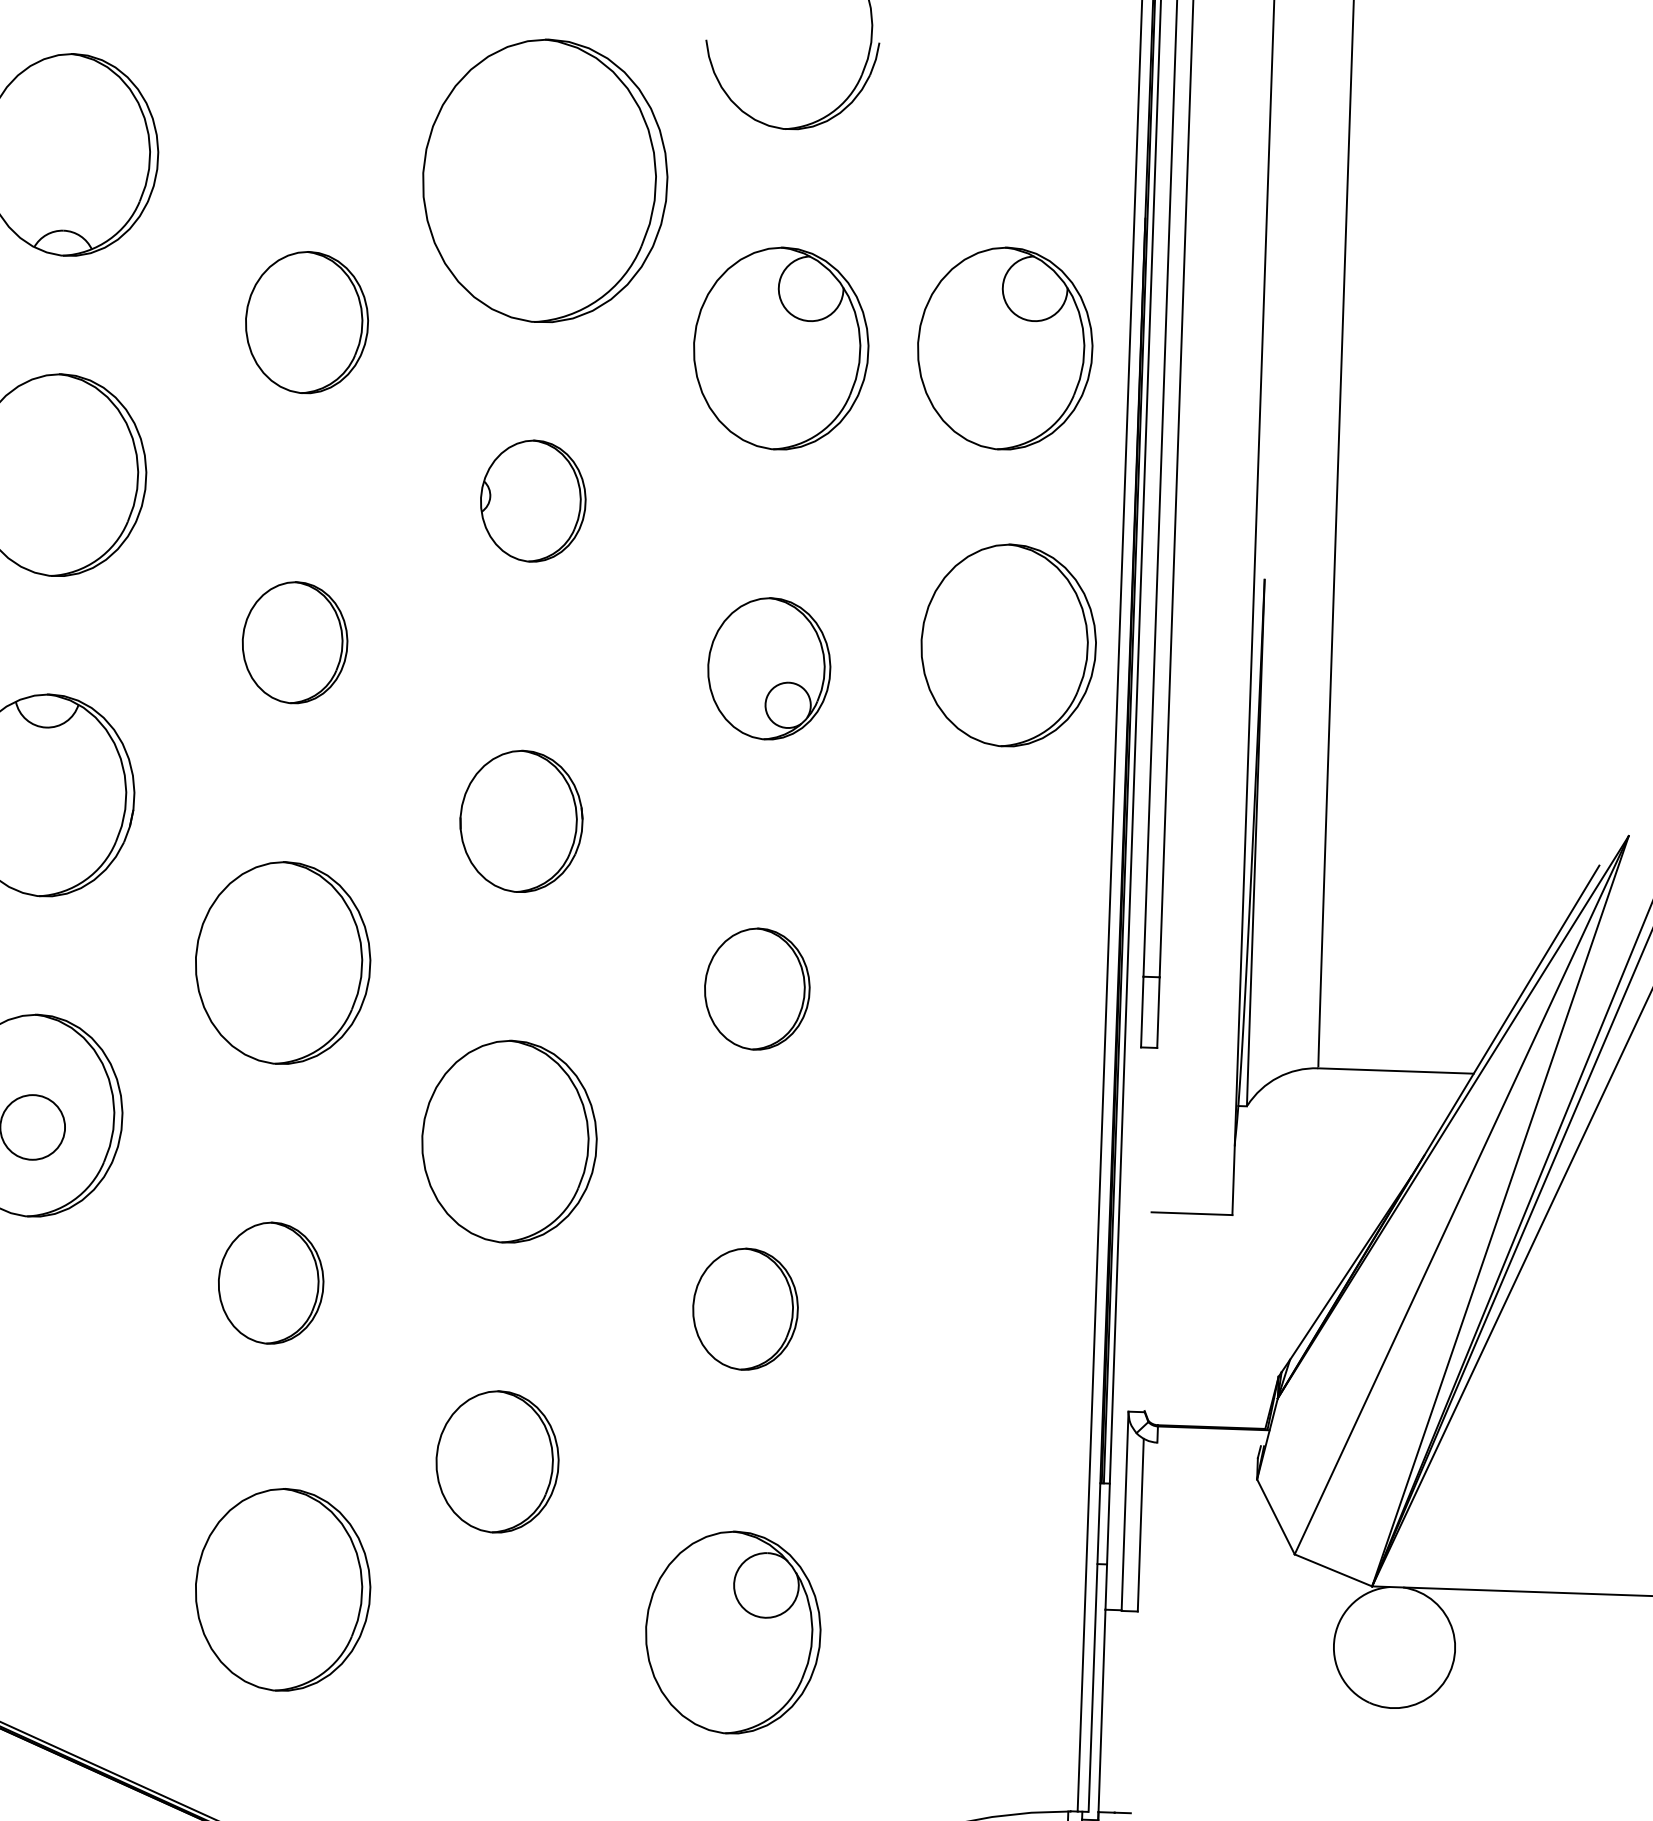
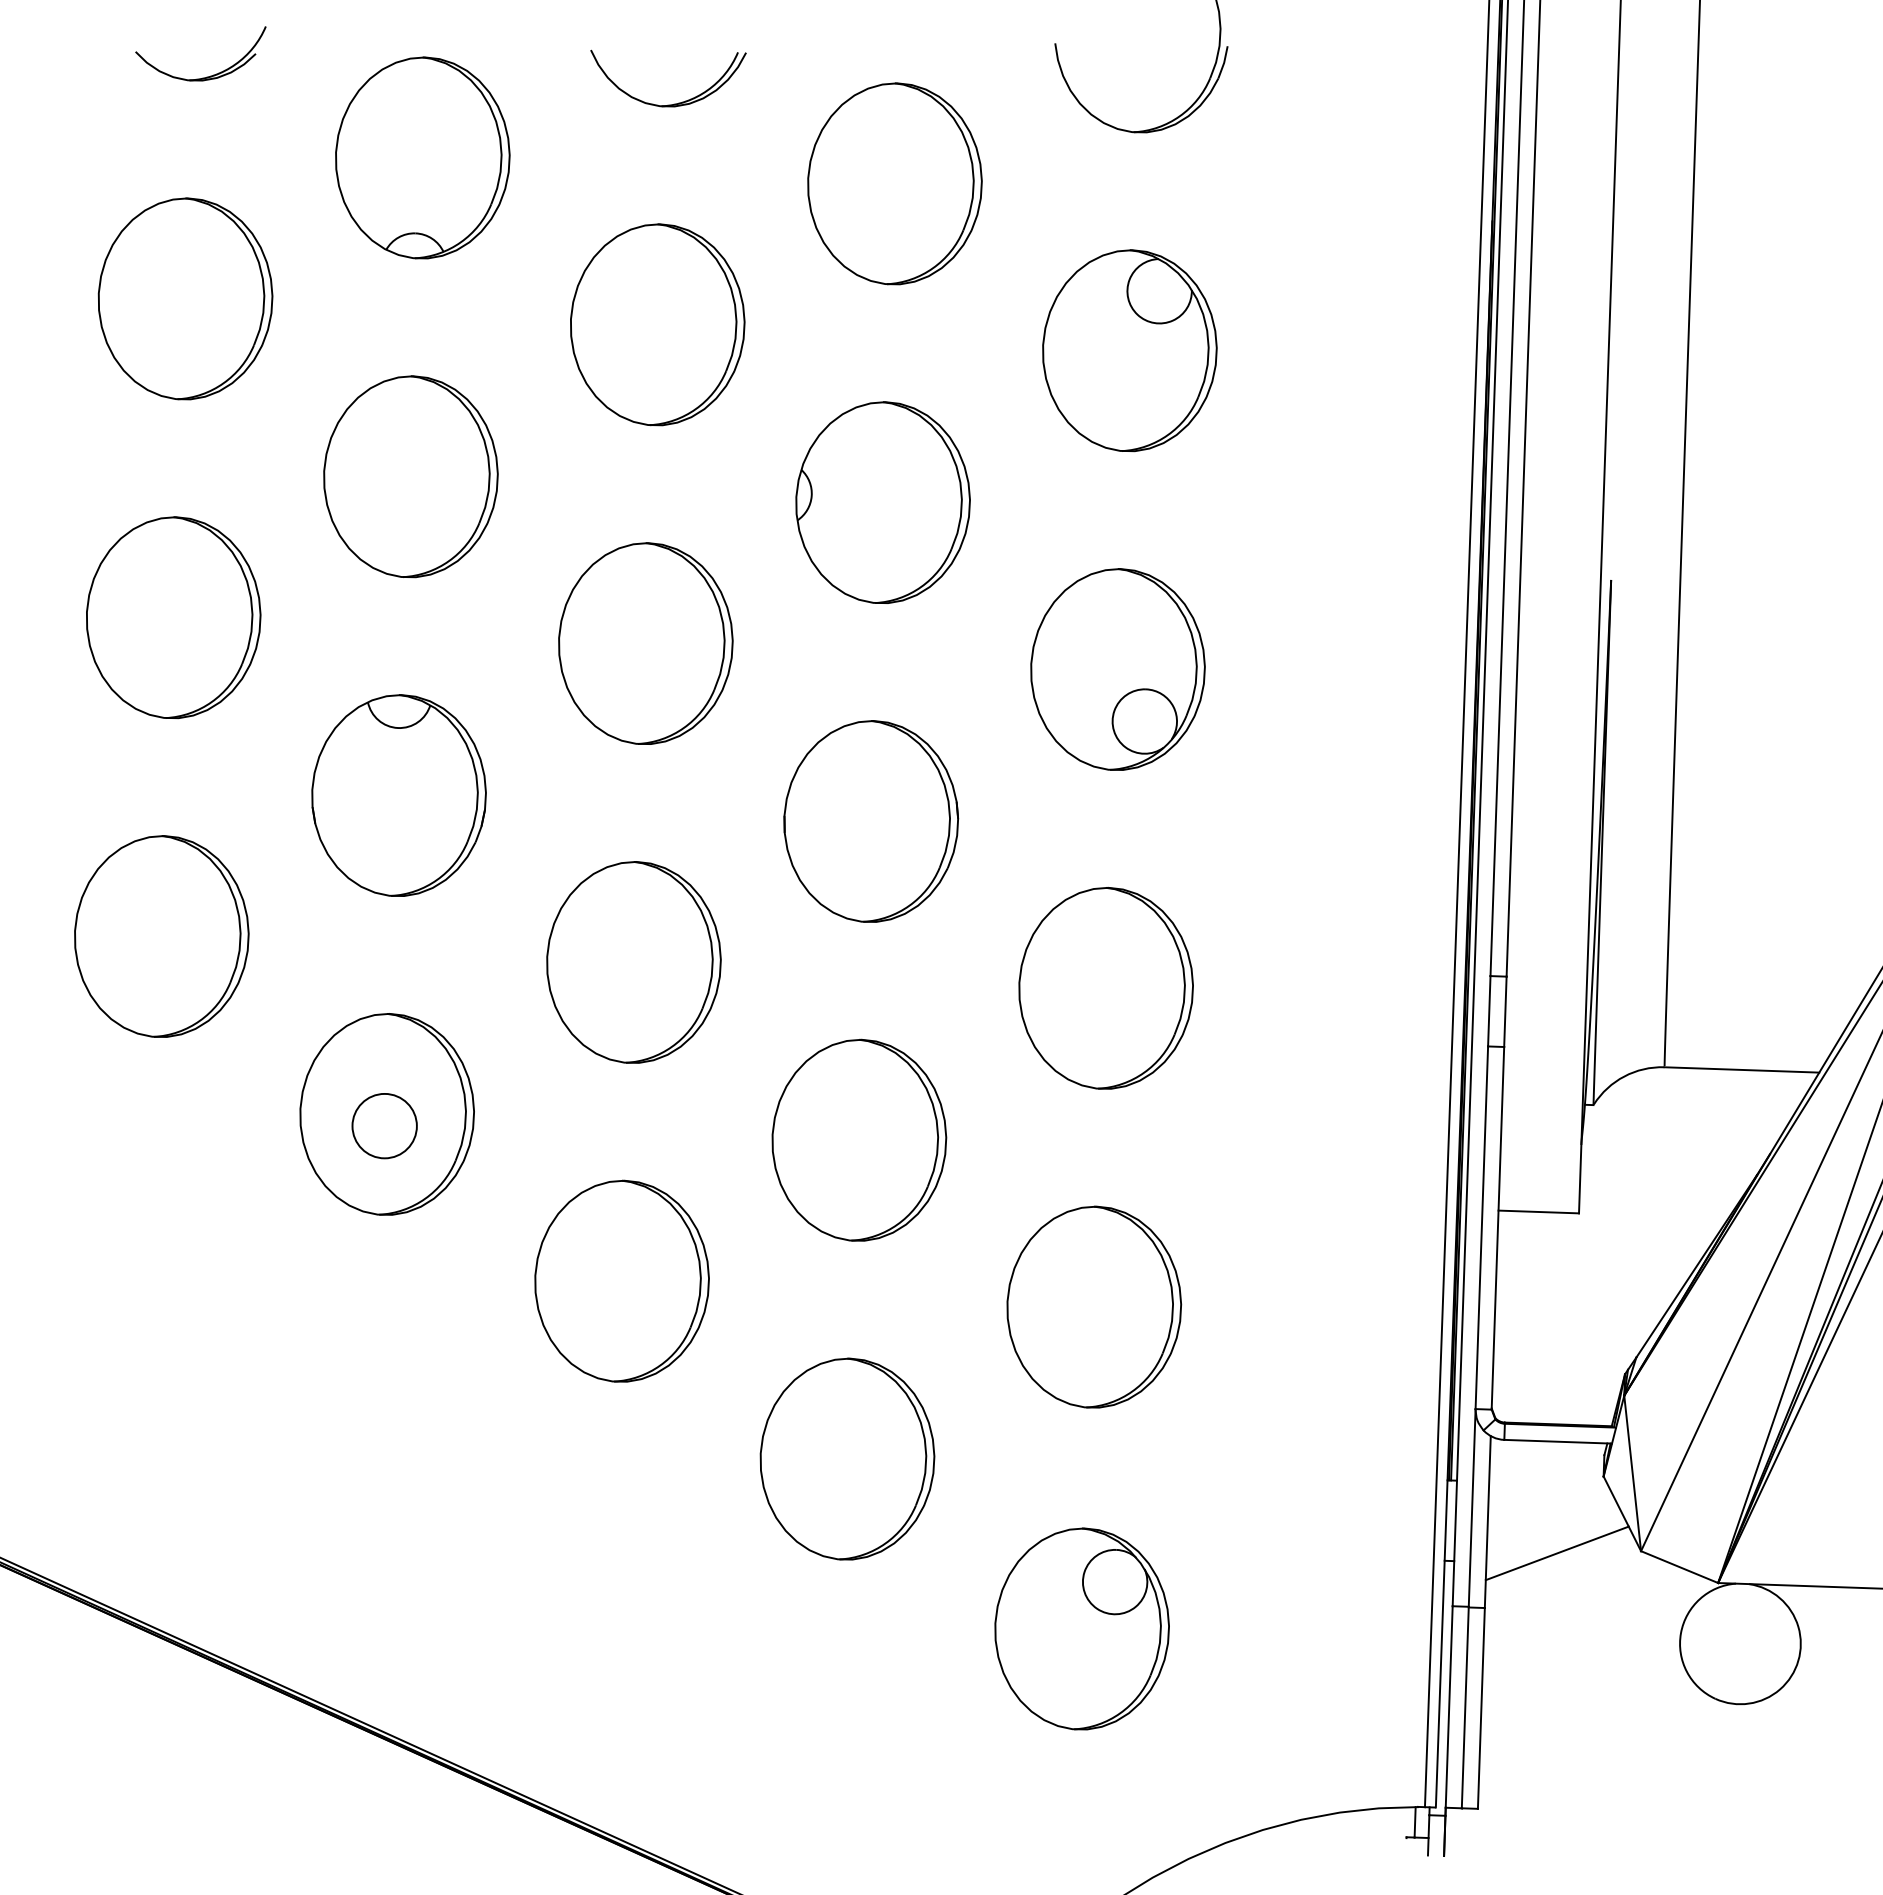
part: (323, 100) -> (674, 103), added
part: (544, 180) -> (894, 183), size x0.71
part: (306, 322) -> (657, 324), size x1.43
part: (1004, 348) -> (1352, 350), removed
part: (532, 501) -> (882, 502), size x1.67
part: (294, 642) -> (645, 643), size x1.67
part: (1008, 644) -> (1356, 645), removed
part: (768, 668) -> (1117, 669), size x1.43
part: (521, 821) -> (871, 821), size x1.43
part: (756, 989) -> (1105, 988), size x1.67
line: (1134, 1229) -> (1481, 1227), added
line: (1150, 1230) -> (1497, 1228), added
part: (270, 1282) -> (621, 1280), size x1.67
part: (745, 1308) -> (1094, 1306), size x1.67
line: (1210, 1444) -> (1557, 1441), added
part: (497, 1461) -> (847, 1458), size x1.43
line: (1286, 1476) -> (1632, 1473), added
line: (1209, 1556) -> (1556, 1553), added
part: (282, 1589) -> (633, 1586), removed
line: (1117, 1711) -> (1464, 1707), added
line: (1133, 1712) -> (1480, 1708), added

